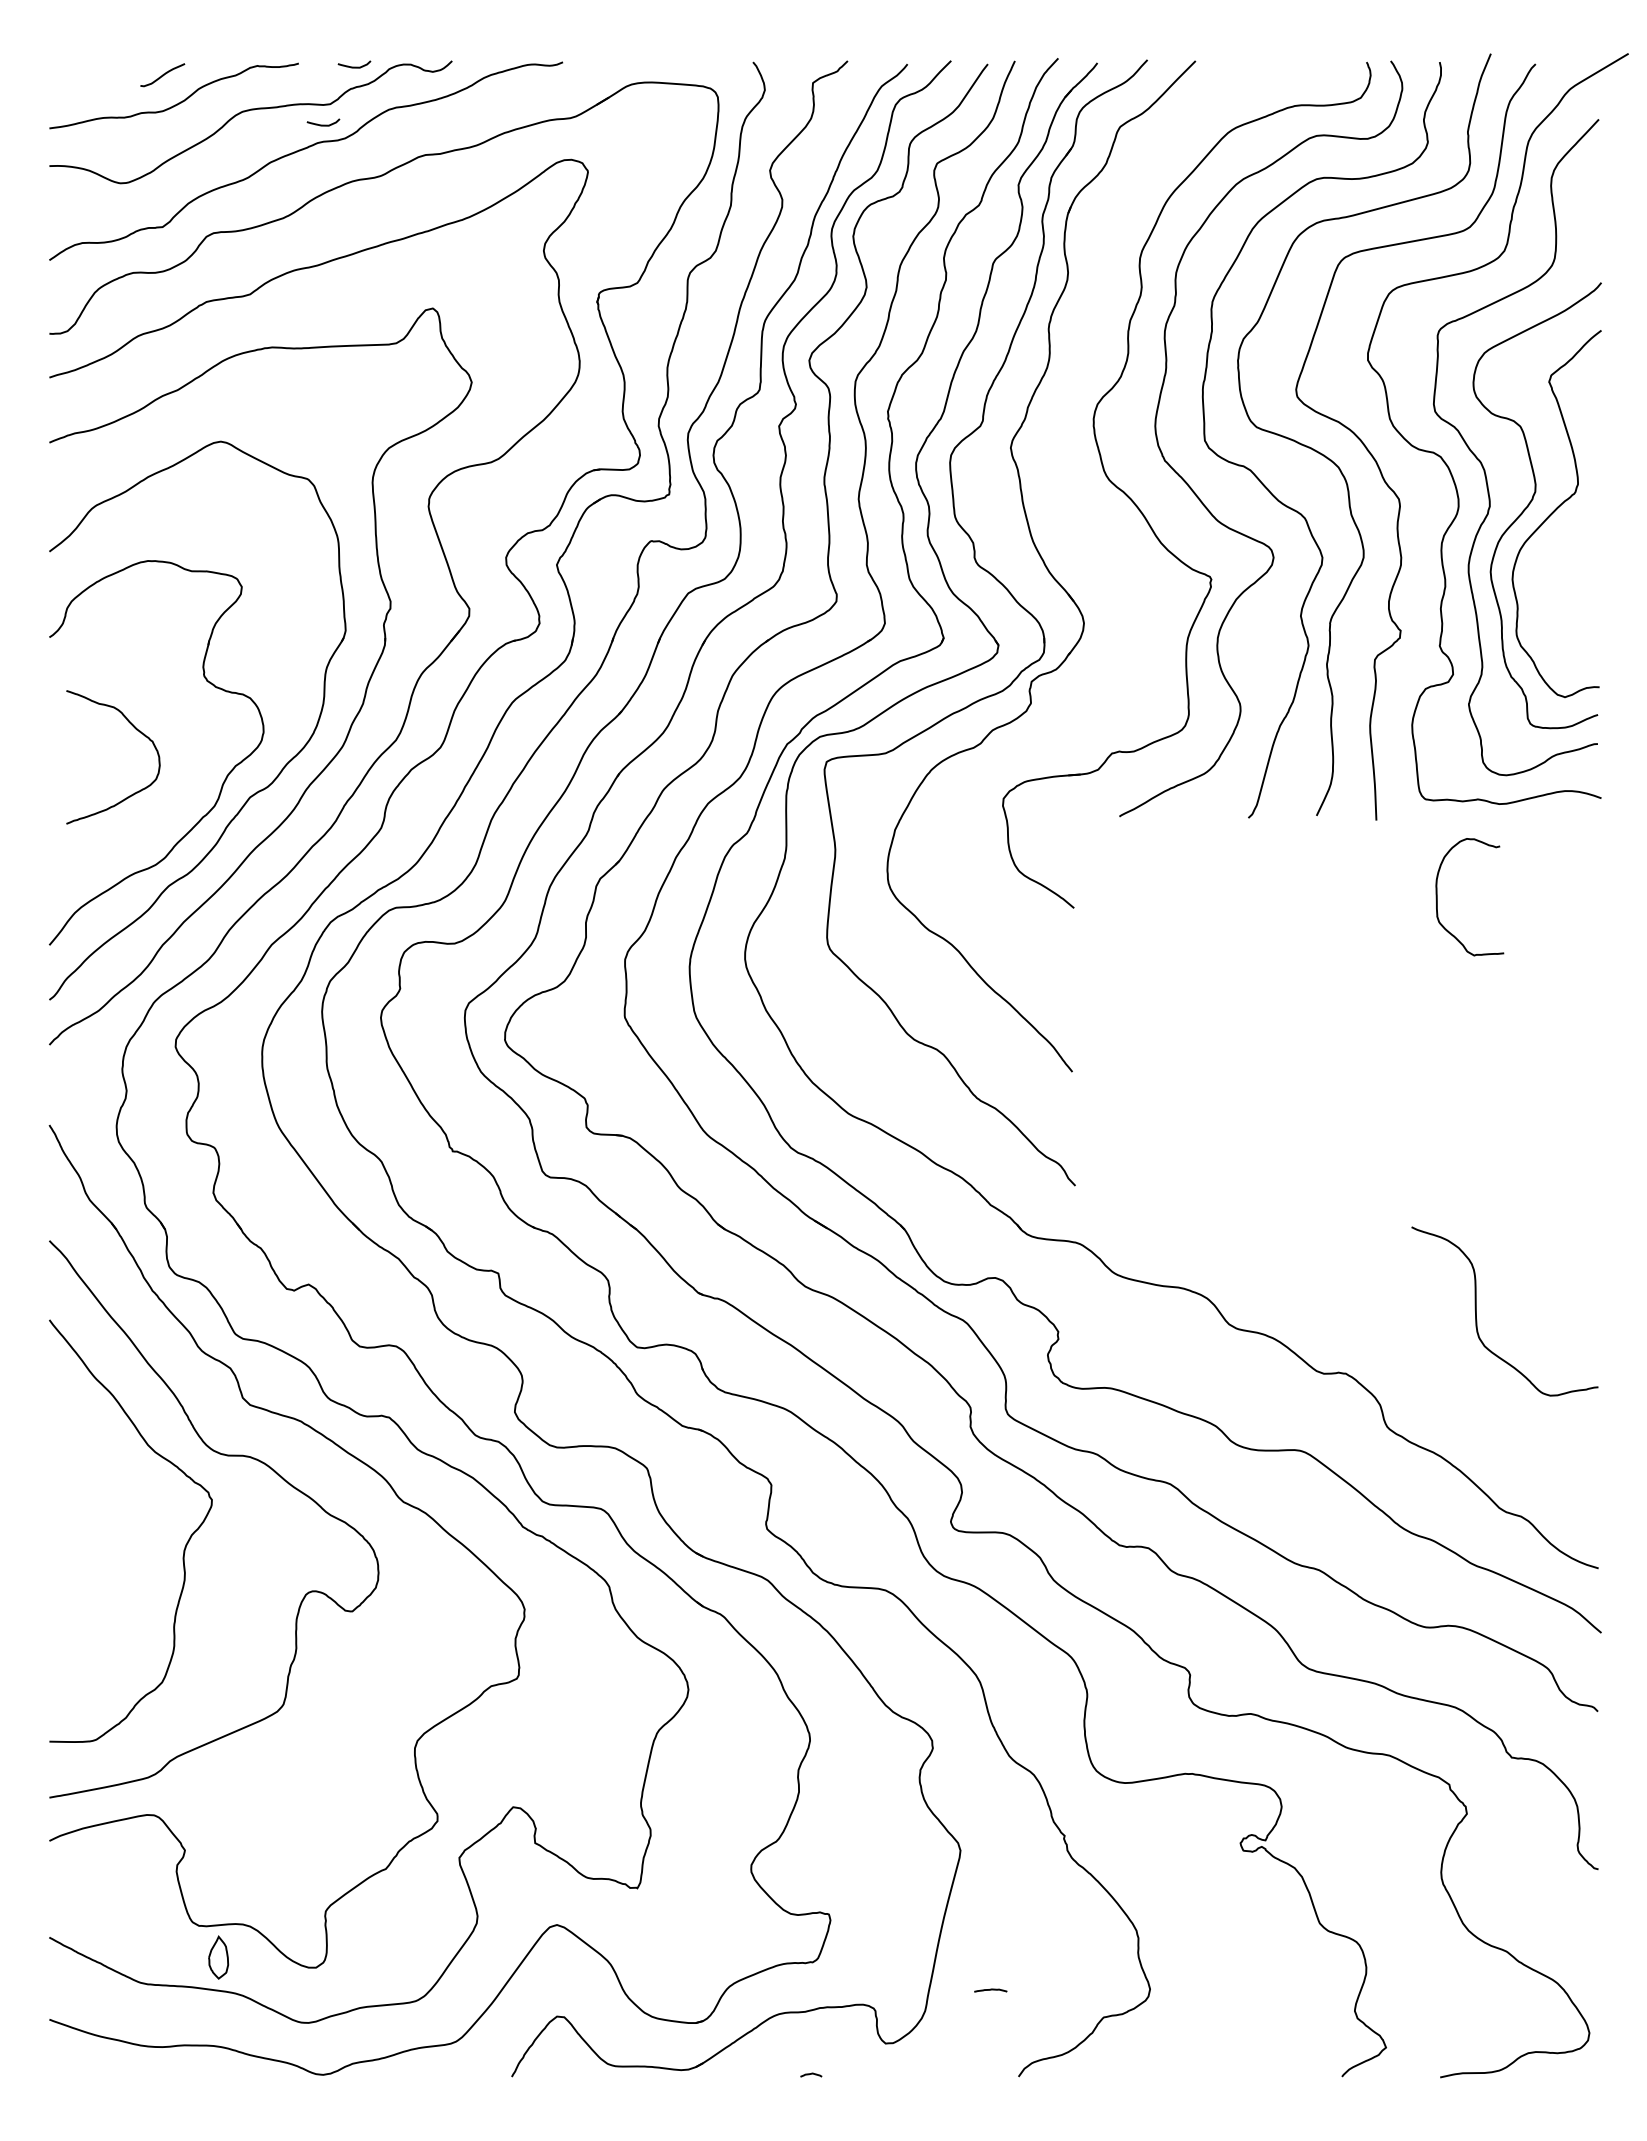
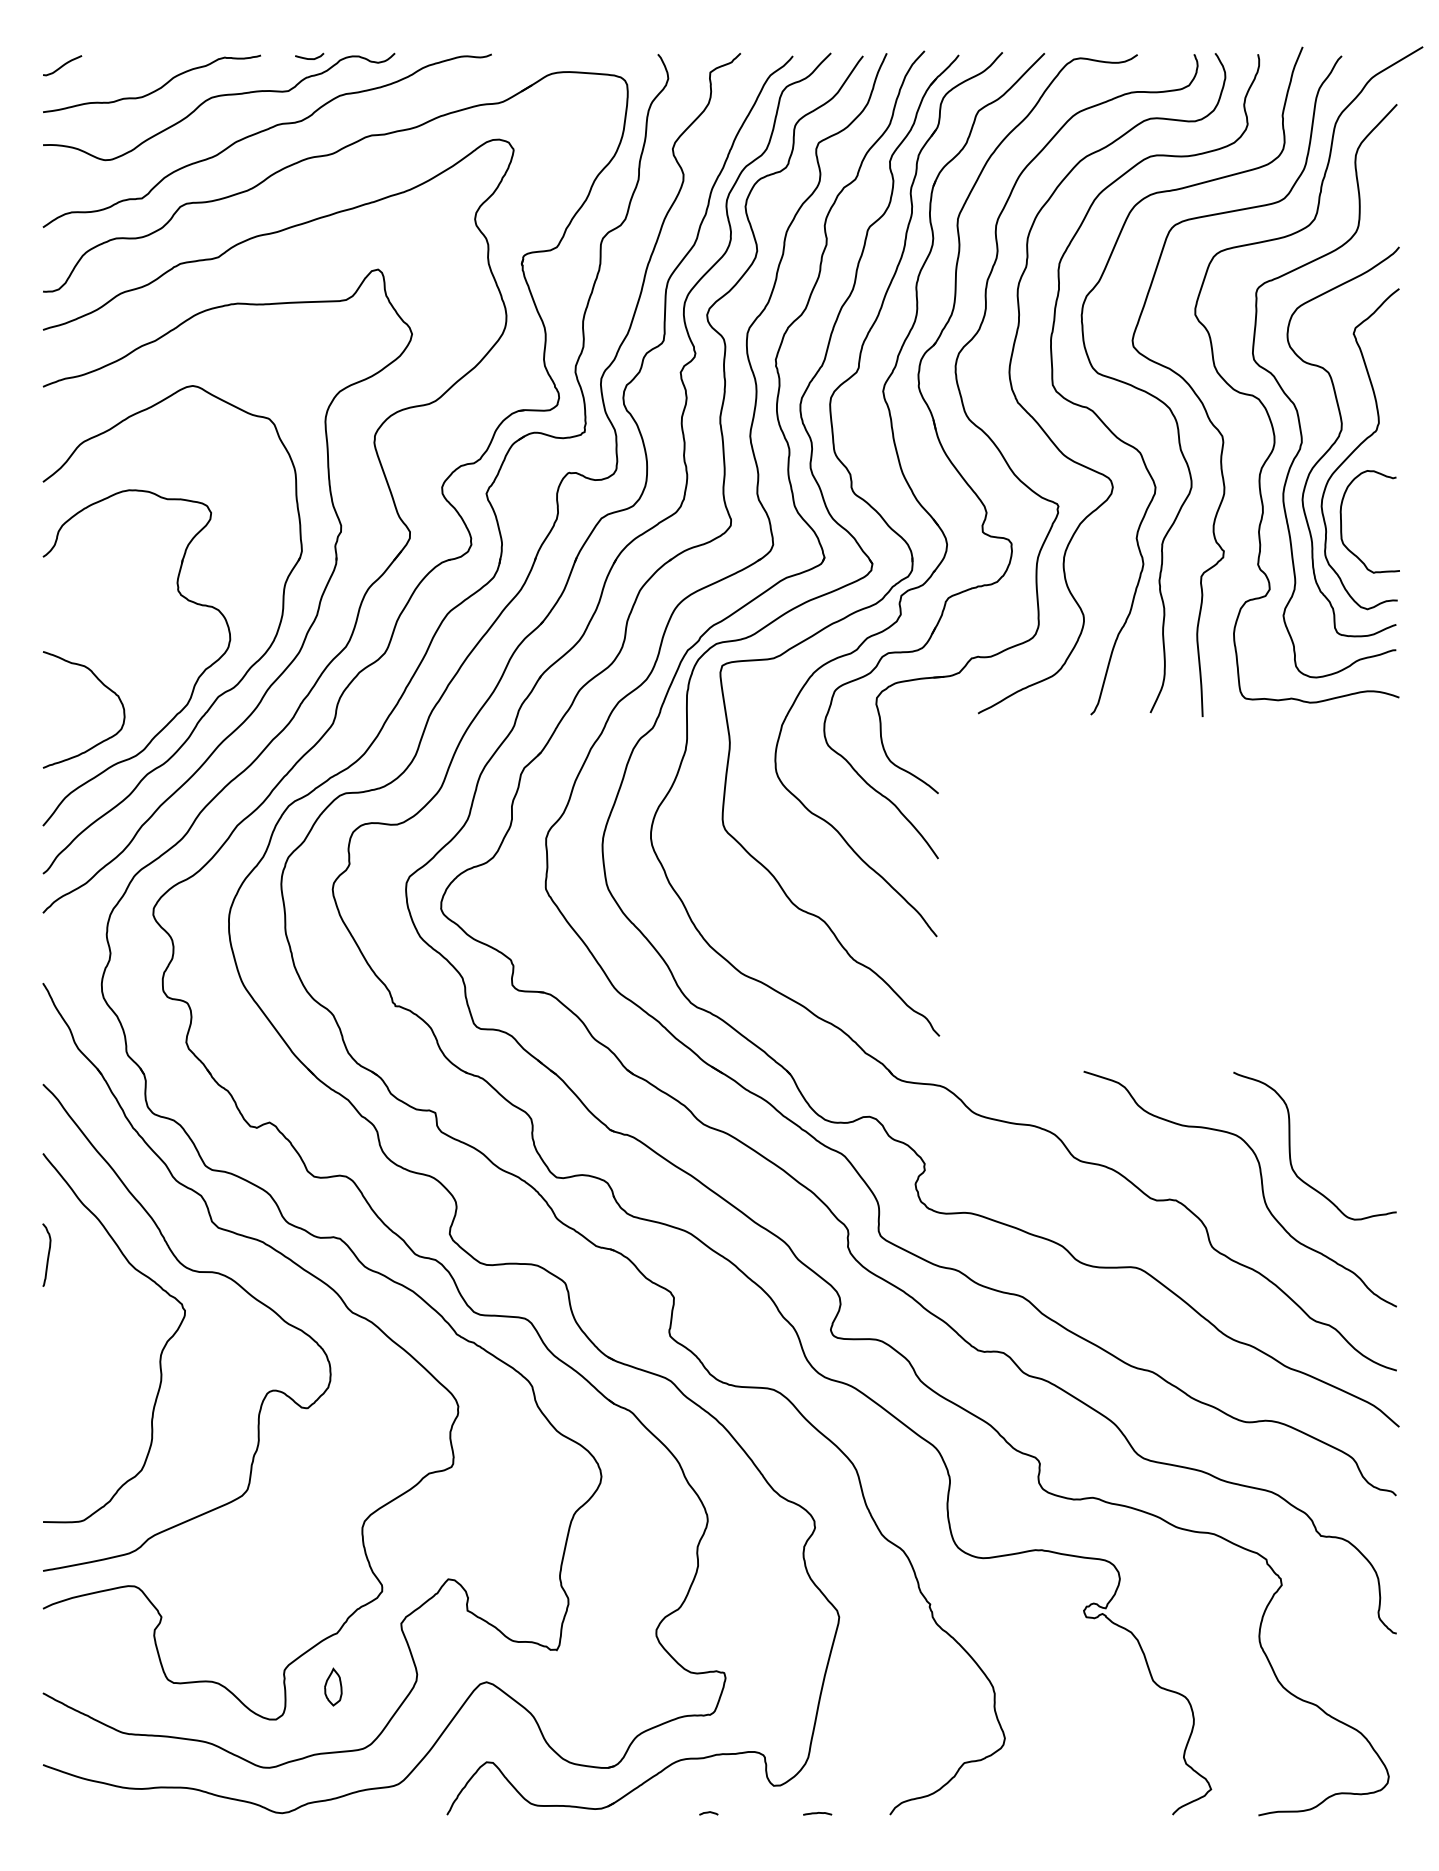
curve: (162, 75) -> (62, 65), moved
curve: (323, 124) -> (282, 108), removed
part: (1099, 541) -> (960, 473), added
curve: (136, 730) -> (104, 686), moved
curve: (1437, 897) -> (1341, 522), moved
curve: (1443, 1358) -> (1261, 1187), added
curve: (54, 1436) -> (47, 1255), added
part: (218, 1957) -> (333, 1687), moved
curve: (990, 1990) -> (817, 1813), moved

